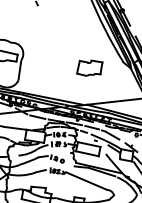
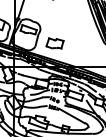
part: (88, 67) -> (54, 43), moved

